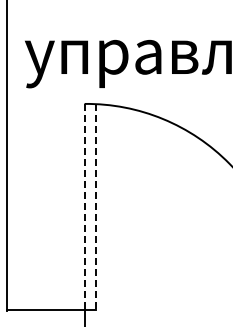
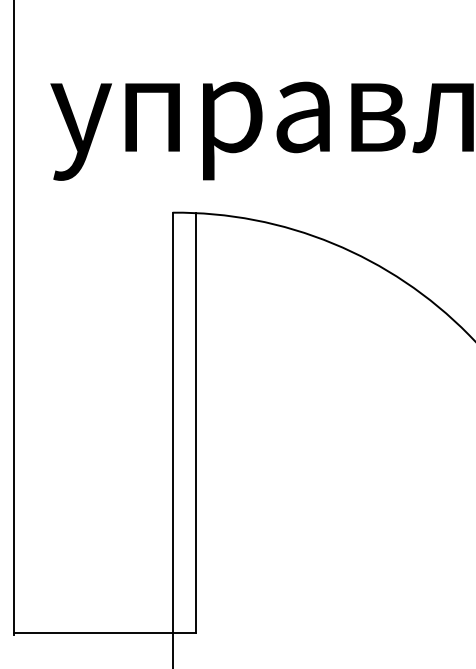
line: (84, 206) -> (172, 422), dashed -> solid
line: (95, 206) -> (195, 422), dashed -> solid

